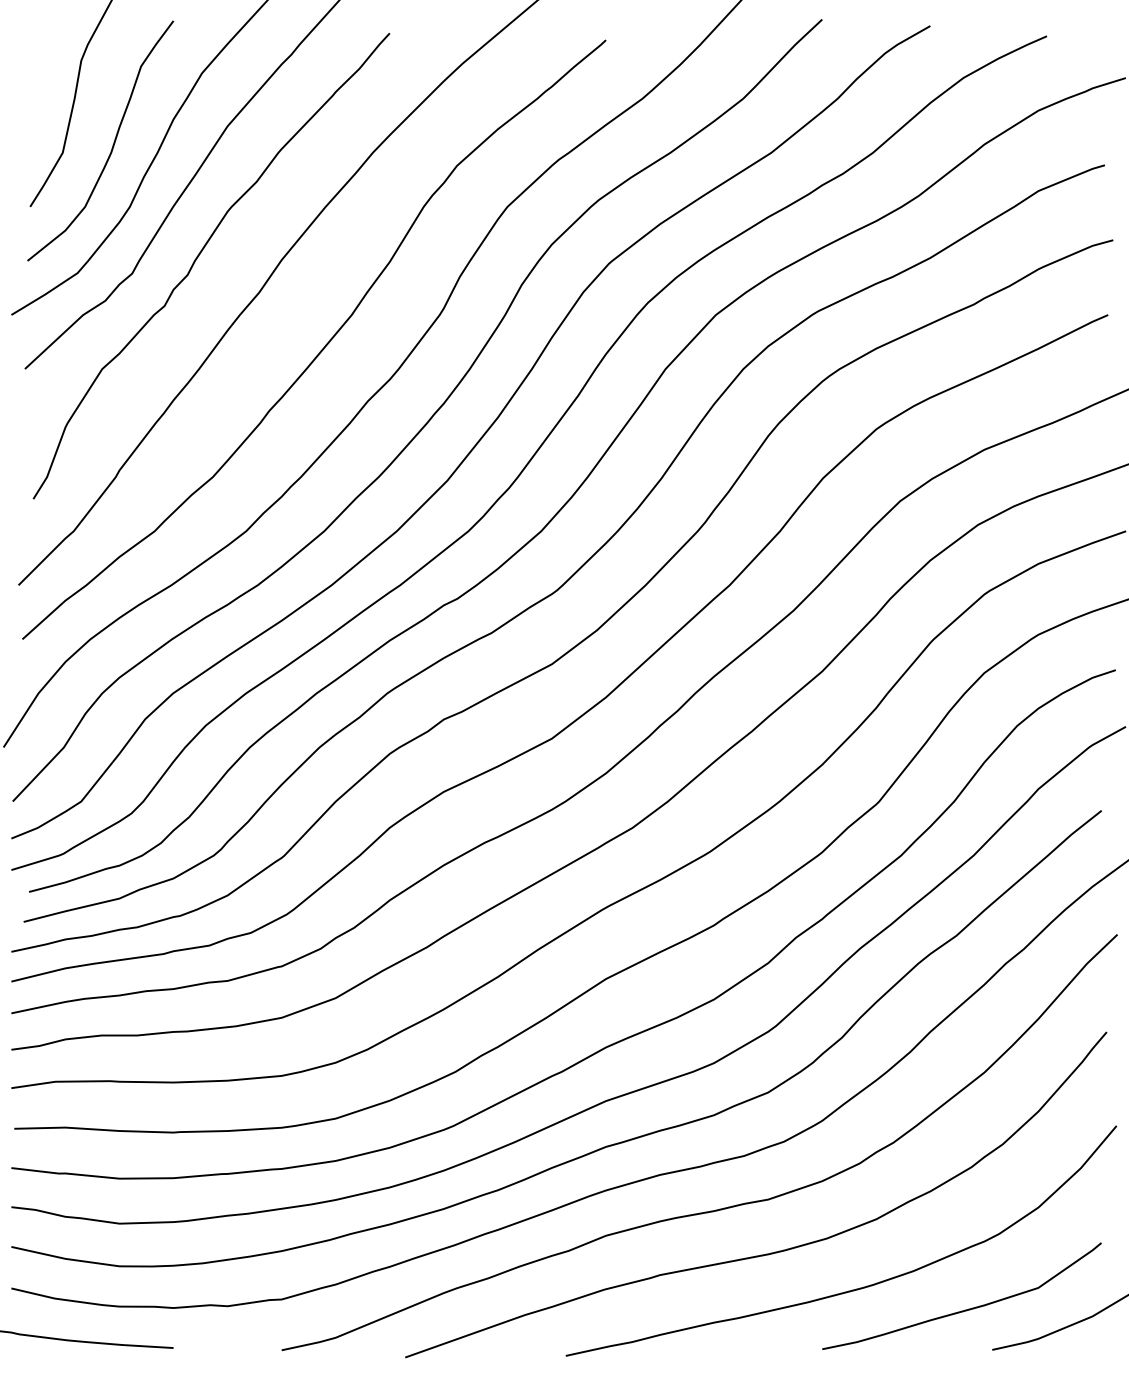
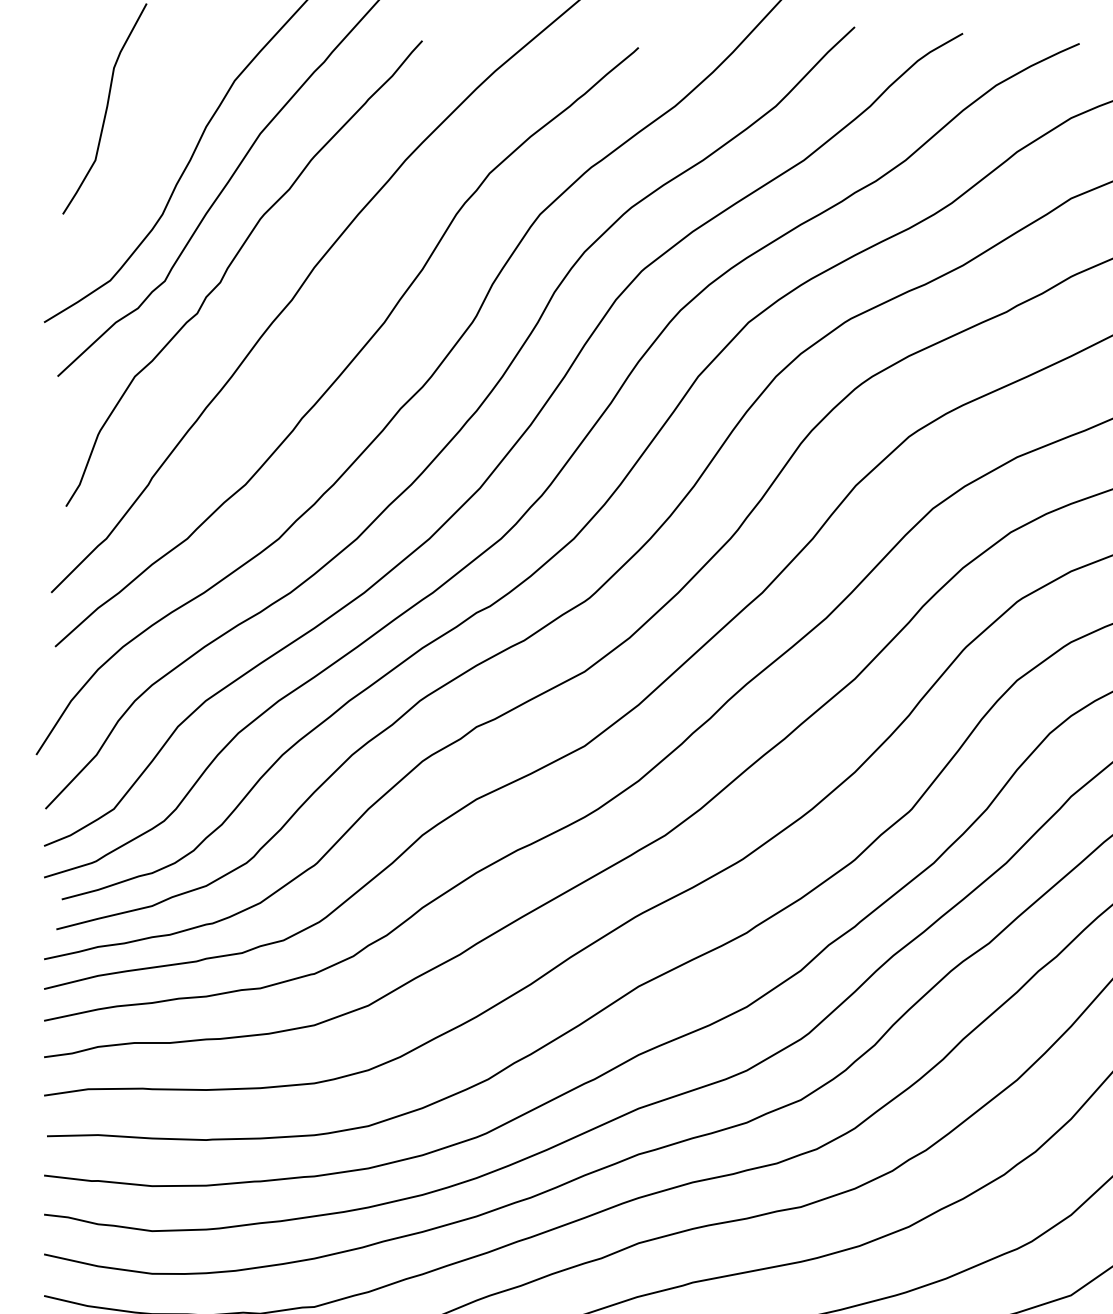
curve: (112, 145) -> (145, 152), removed

